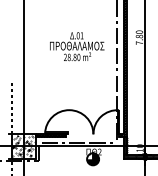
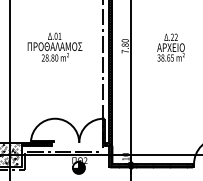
text: (76, 45) -> (54, 46), moved

